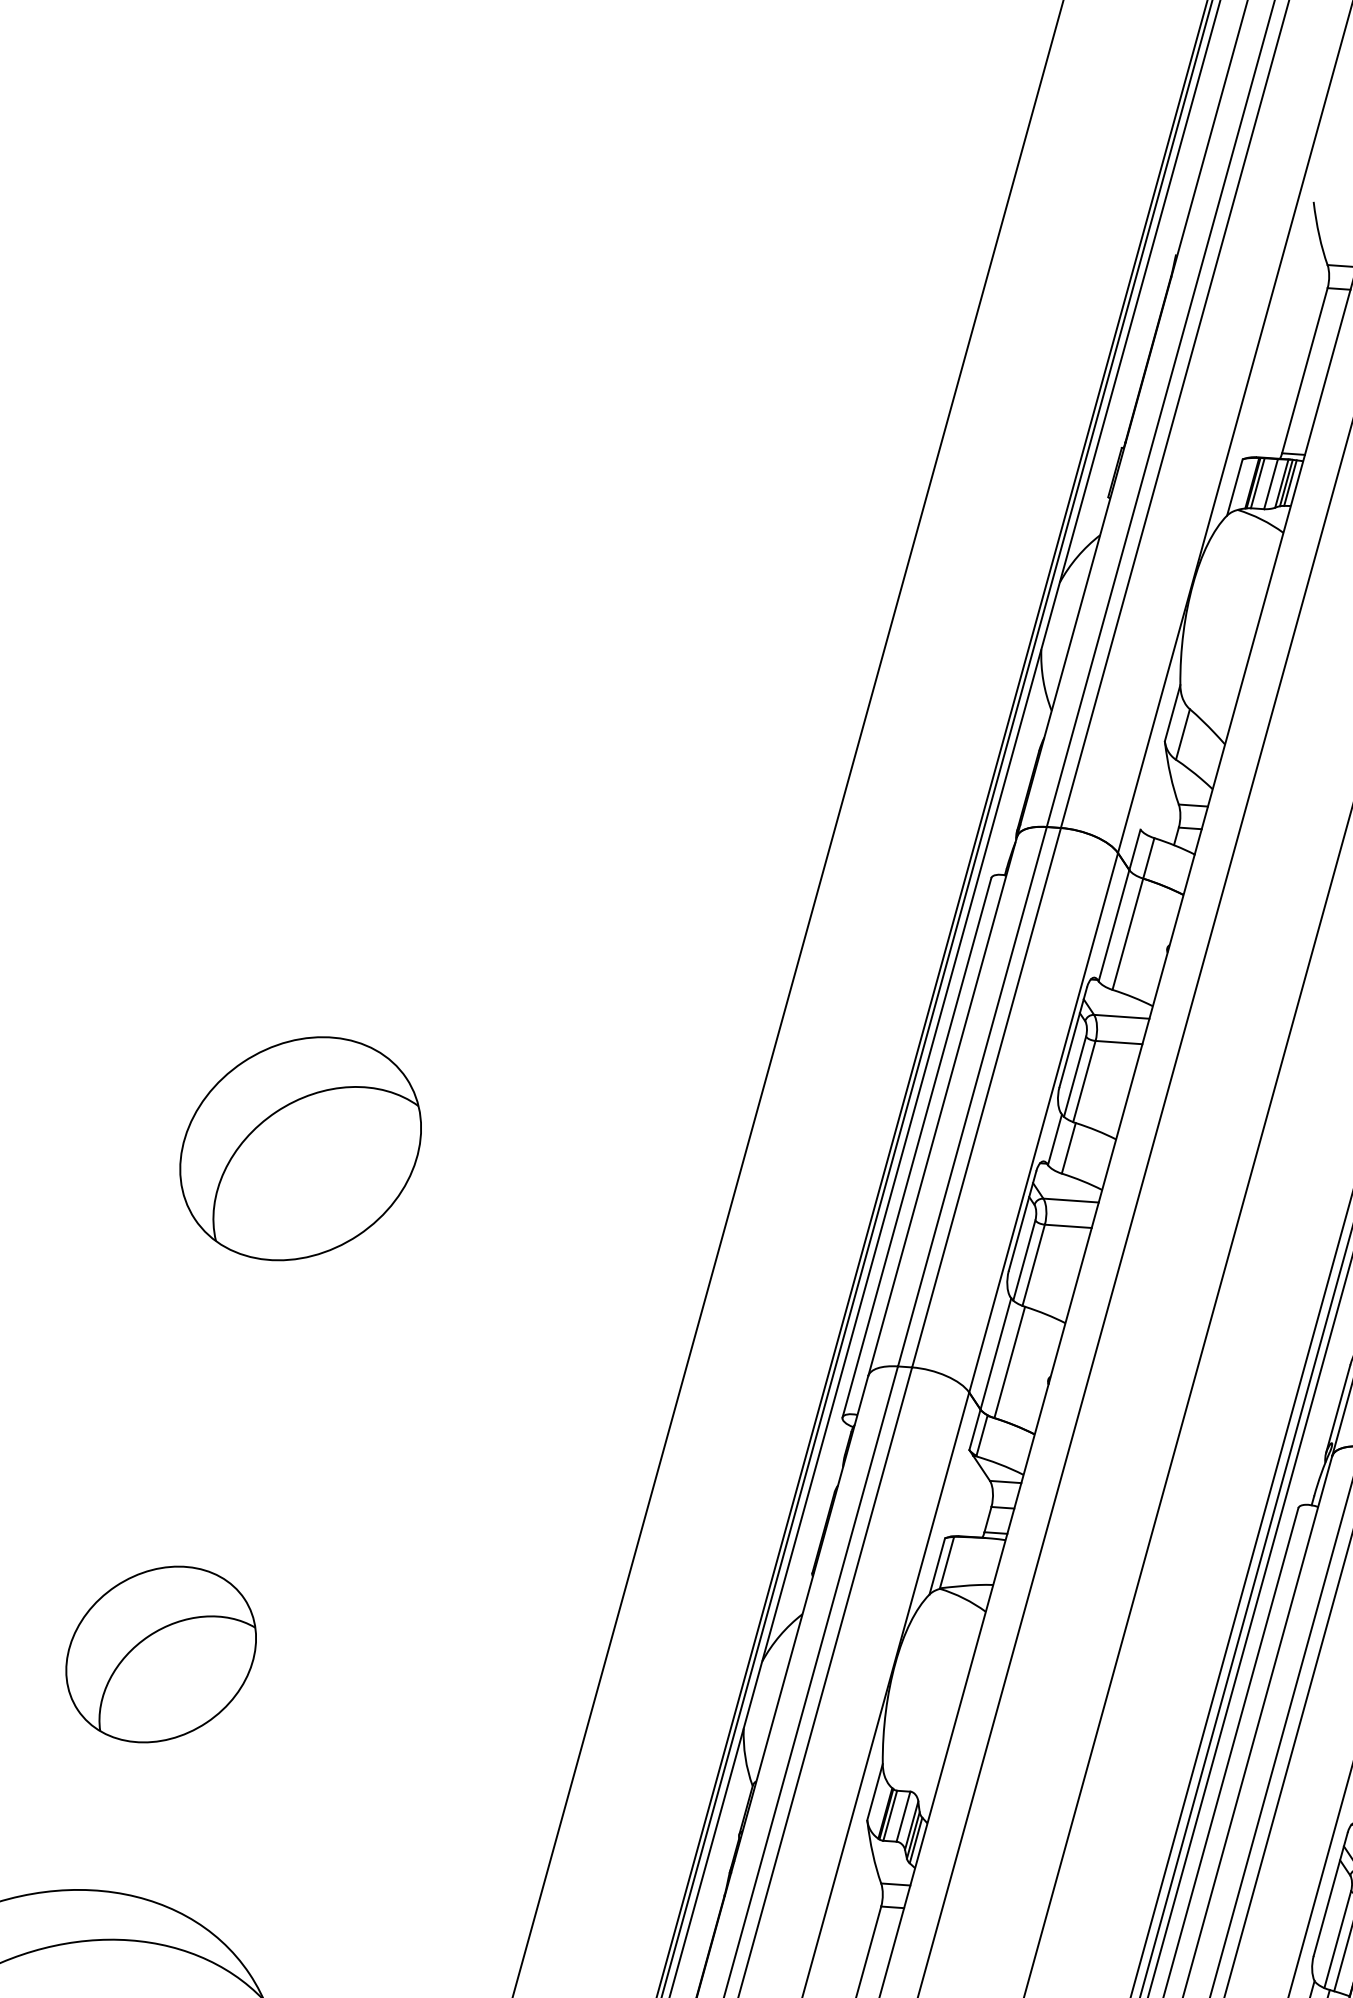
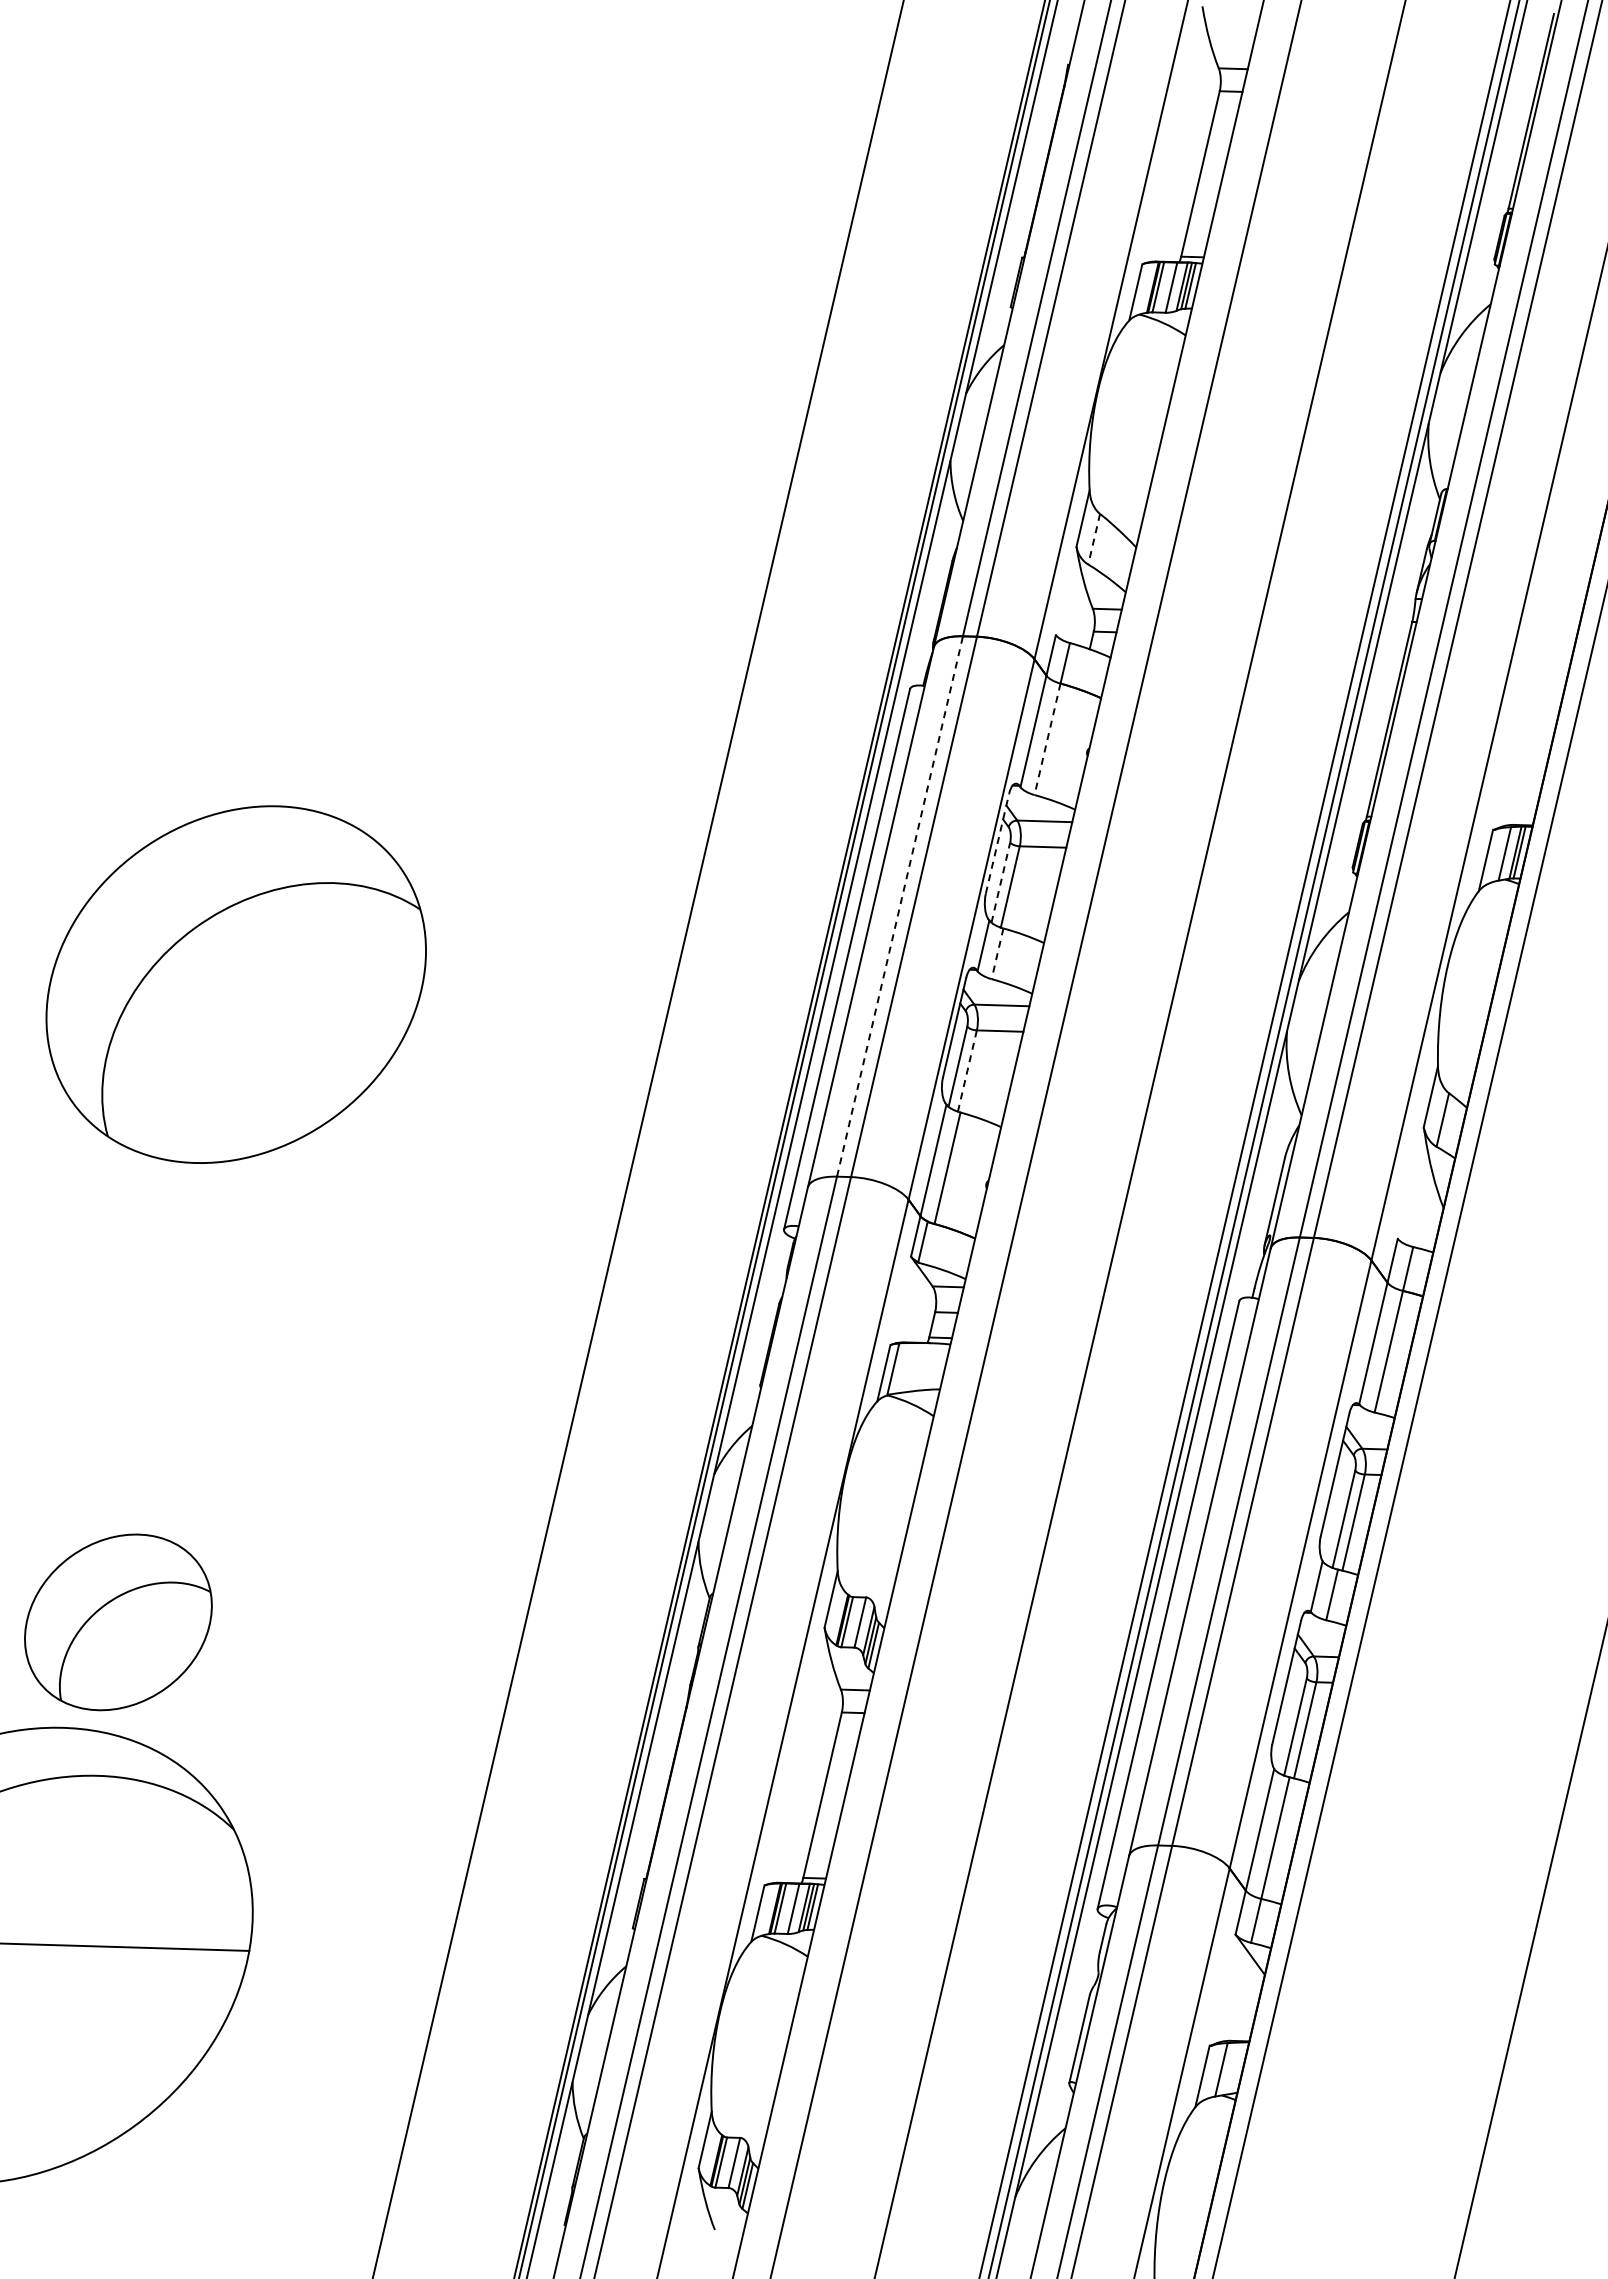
line: (1183, 734) -> (1094, 539), solid -> dashed
line: (1127, 934) -> (1047, 739), solid -> dashed
line: (1073, 1037) -> (997, 843), solid -> dashed
line: (1074, 1076) -> (1000, 882), solid -> dashed
line: (972, 1096) -> (900, 906), solid -> dashed
part: (300, 1148) -> (236, 984), size x1.6
line: (1068, 1149) -> (997, 954), solid -> dashed
line: (1033, 1265) -> (967, 1071), solid -> dashed
part: (161, 1654) -> (118, 1622), moved

